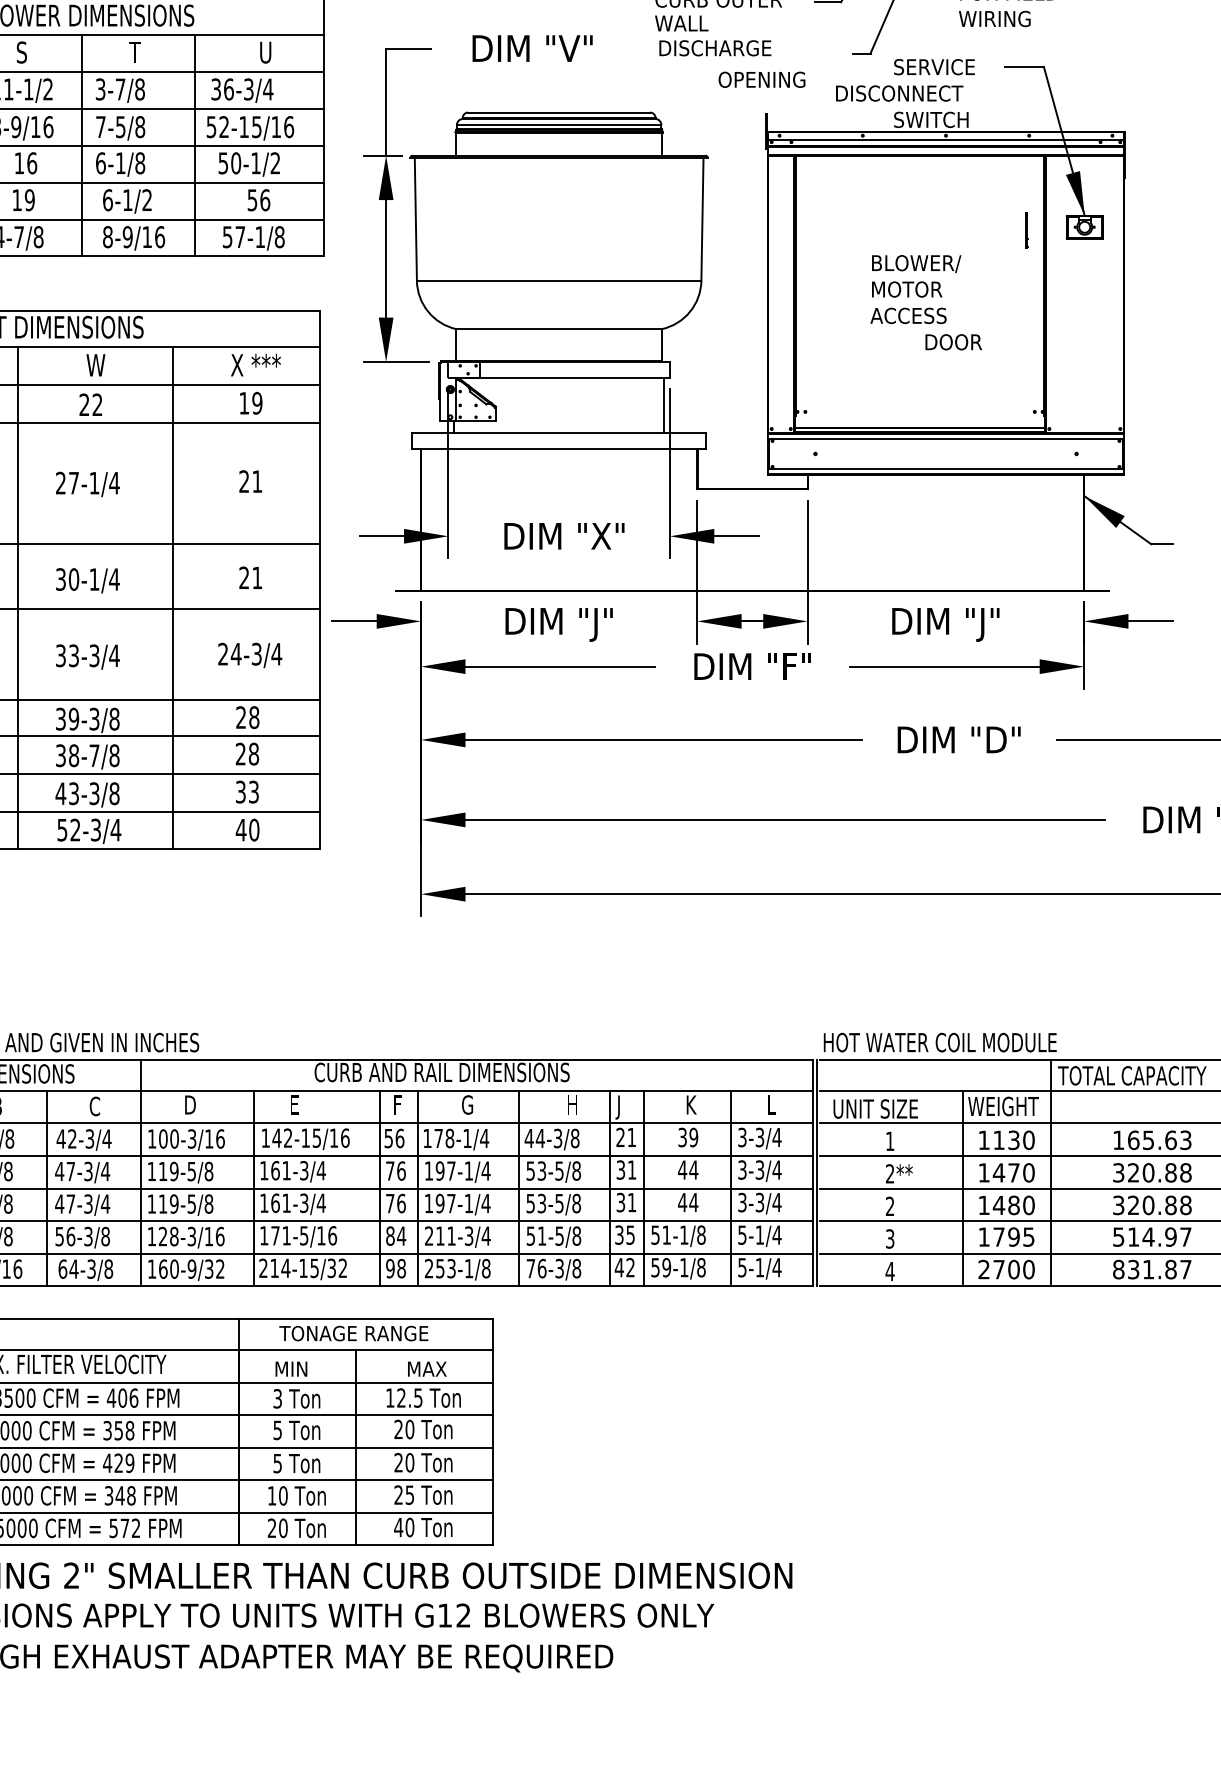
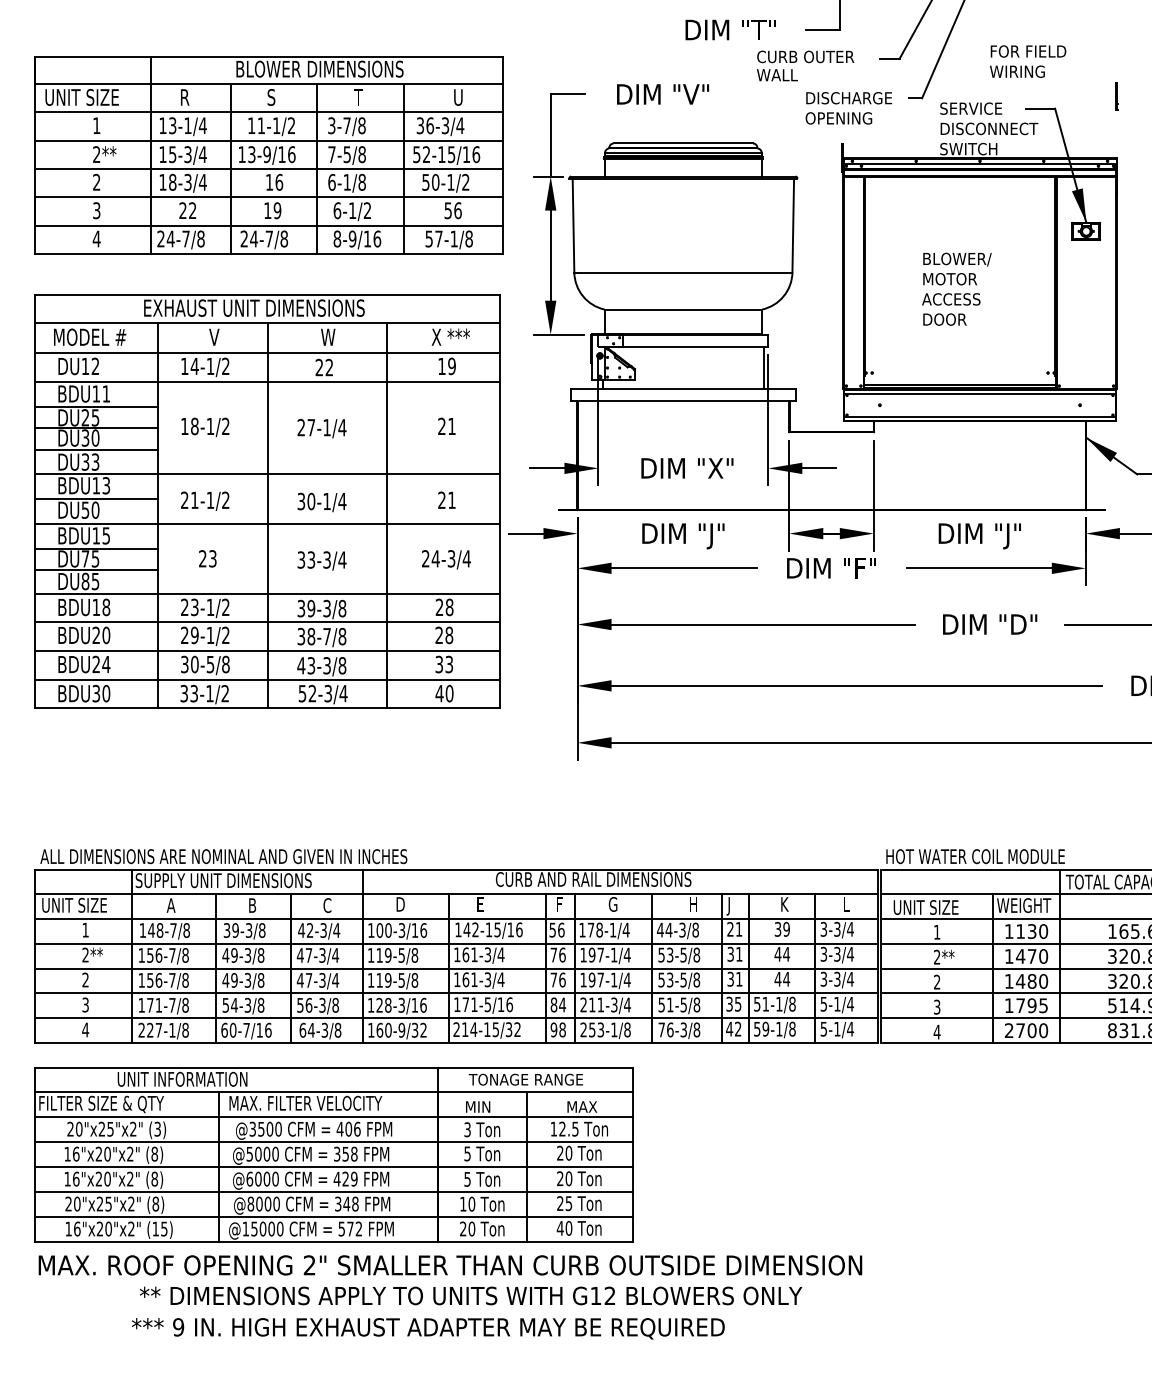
text: (715, 48) -> (849, 98), moved
text: (899, 93) -> (989, 128), moved
line: (1026, 229) -> (1116, 96), moved
text: (953, 342) -> (944, 319), moved

